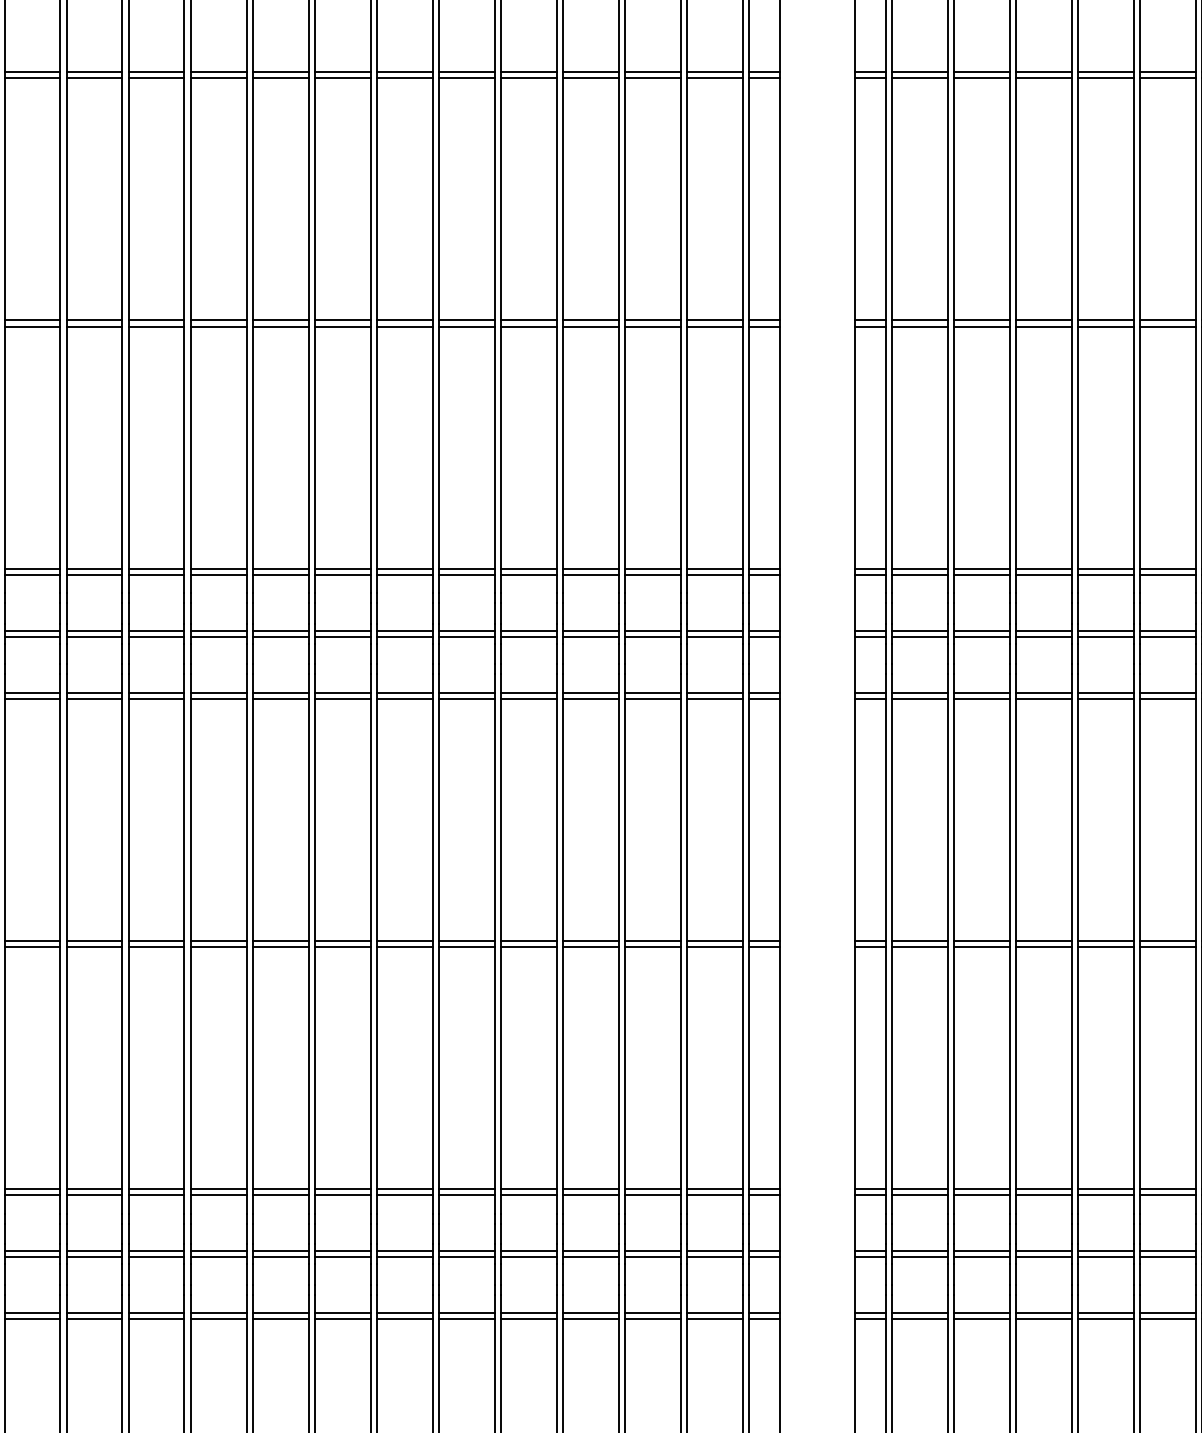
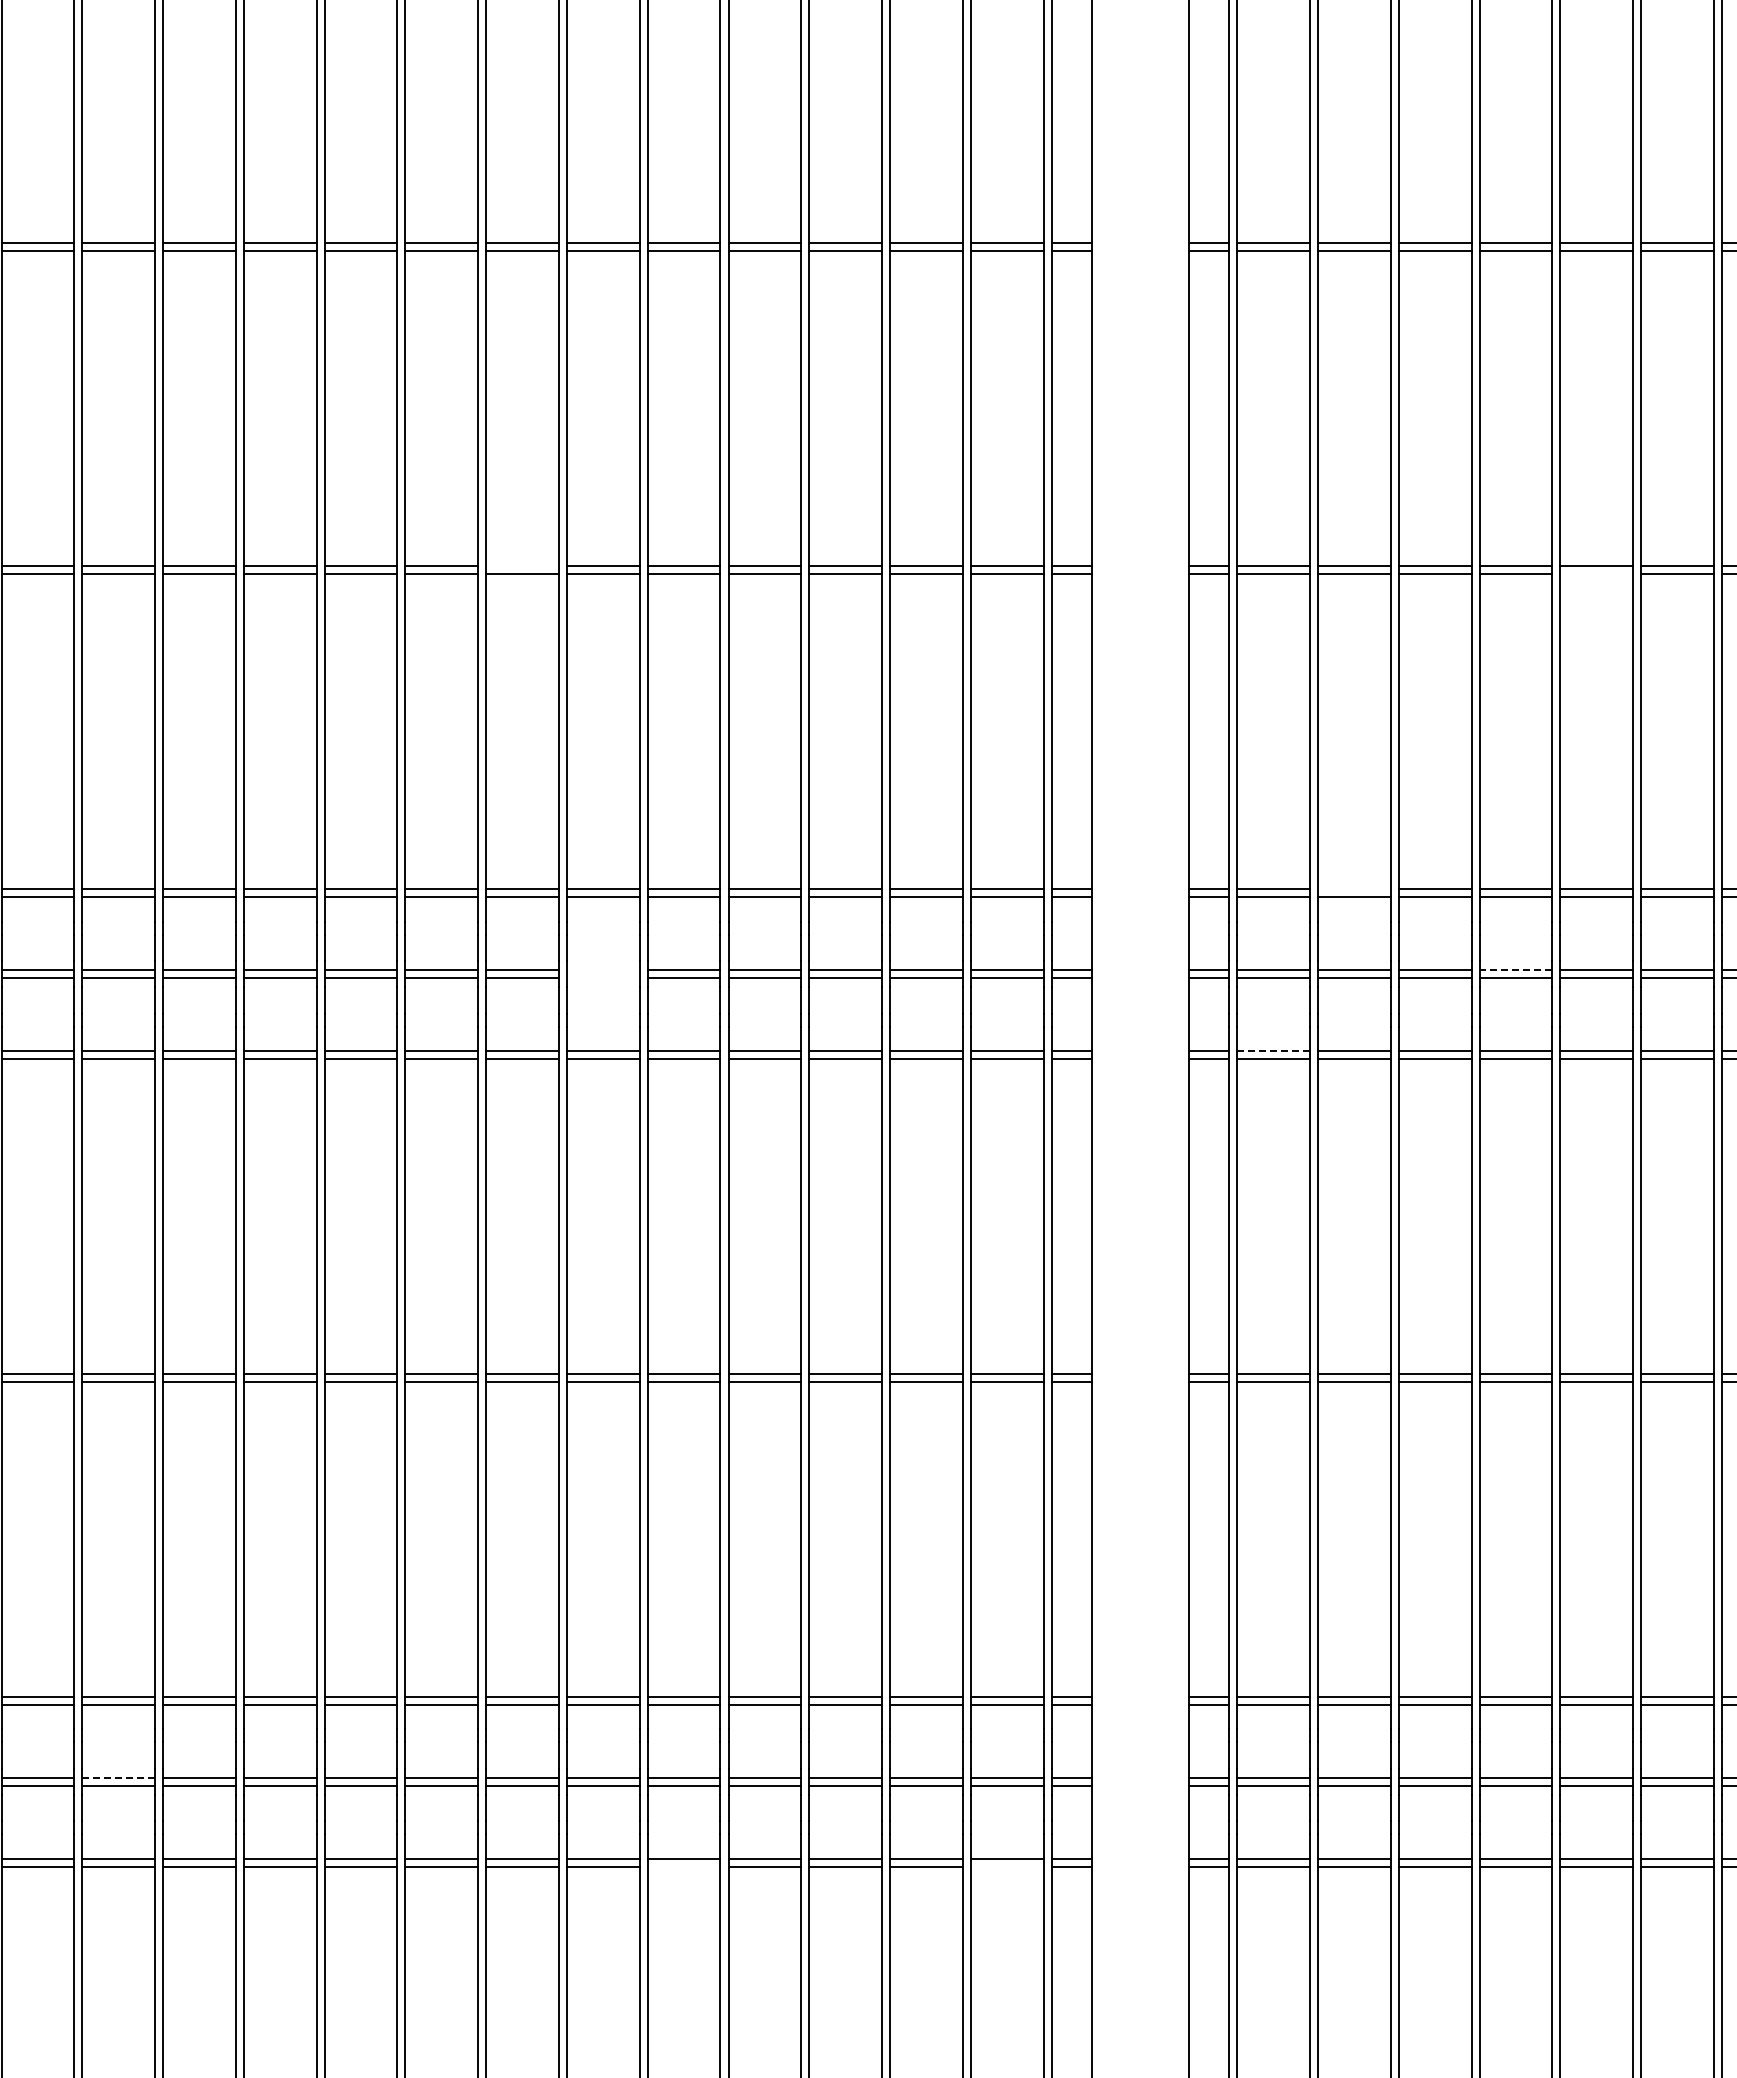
line: (342, 320) -> (522, 566), removed
line: (1167, 326) -> (1596, 574), removed
line: (981, 568) -> (1354, 889), removed
line: (404, 631) -> (602, 970), removed
line: (1105, 631) -> (1515, 970), solid -> dashed
line: (404, 637) -> (602, 978), removed
line: (919, 692) -> (1273, 1050), solid -> dashed
line: (32, 1250) -> (118, 1777), solid -> dashed
line: (466, 1319) -> (683, 1866), removed
line: (714, 1319) -> (1006, 1866), removed

